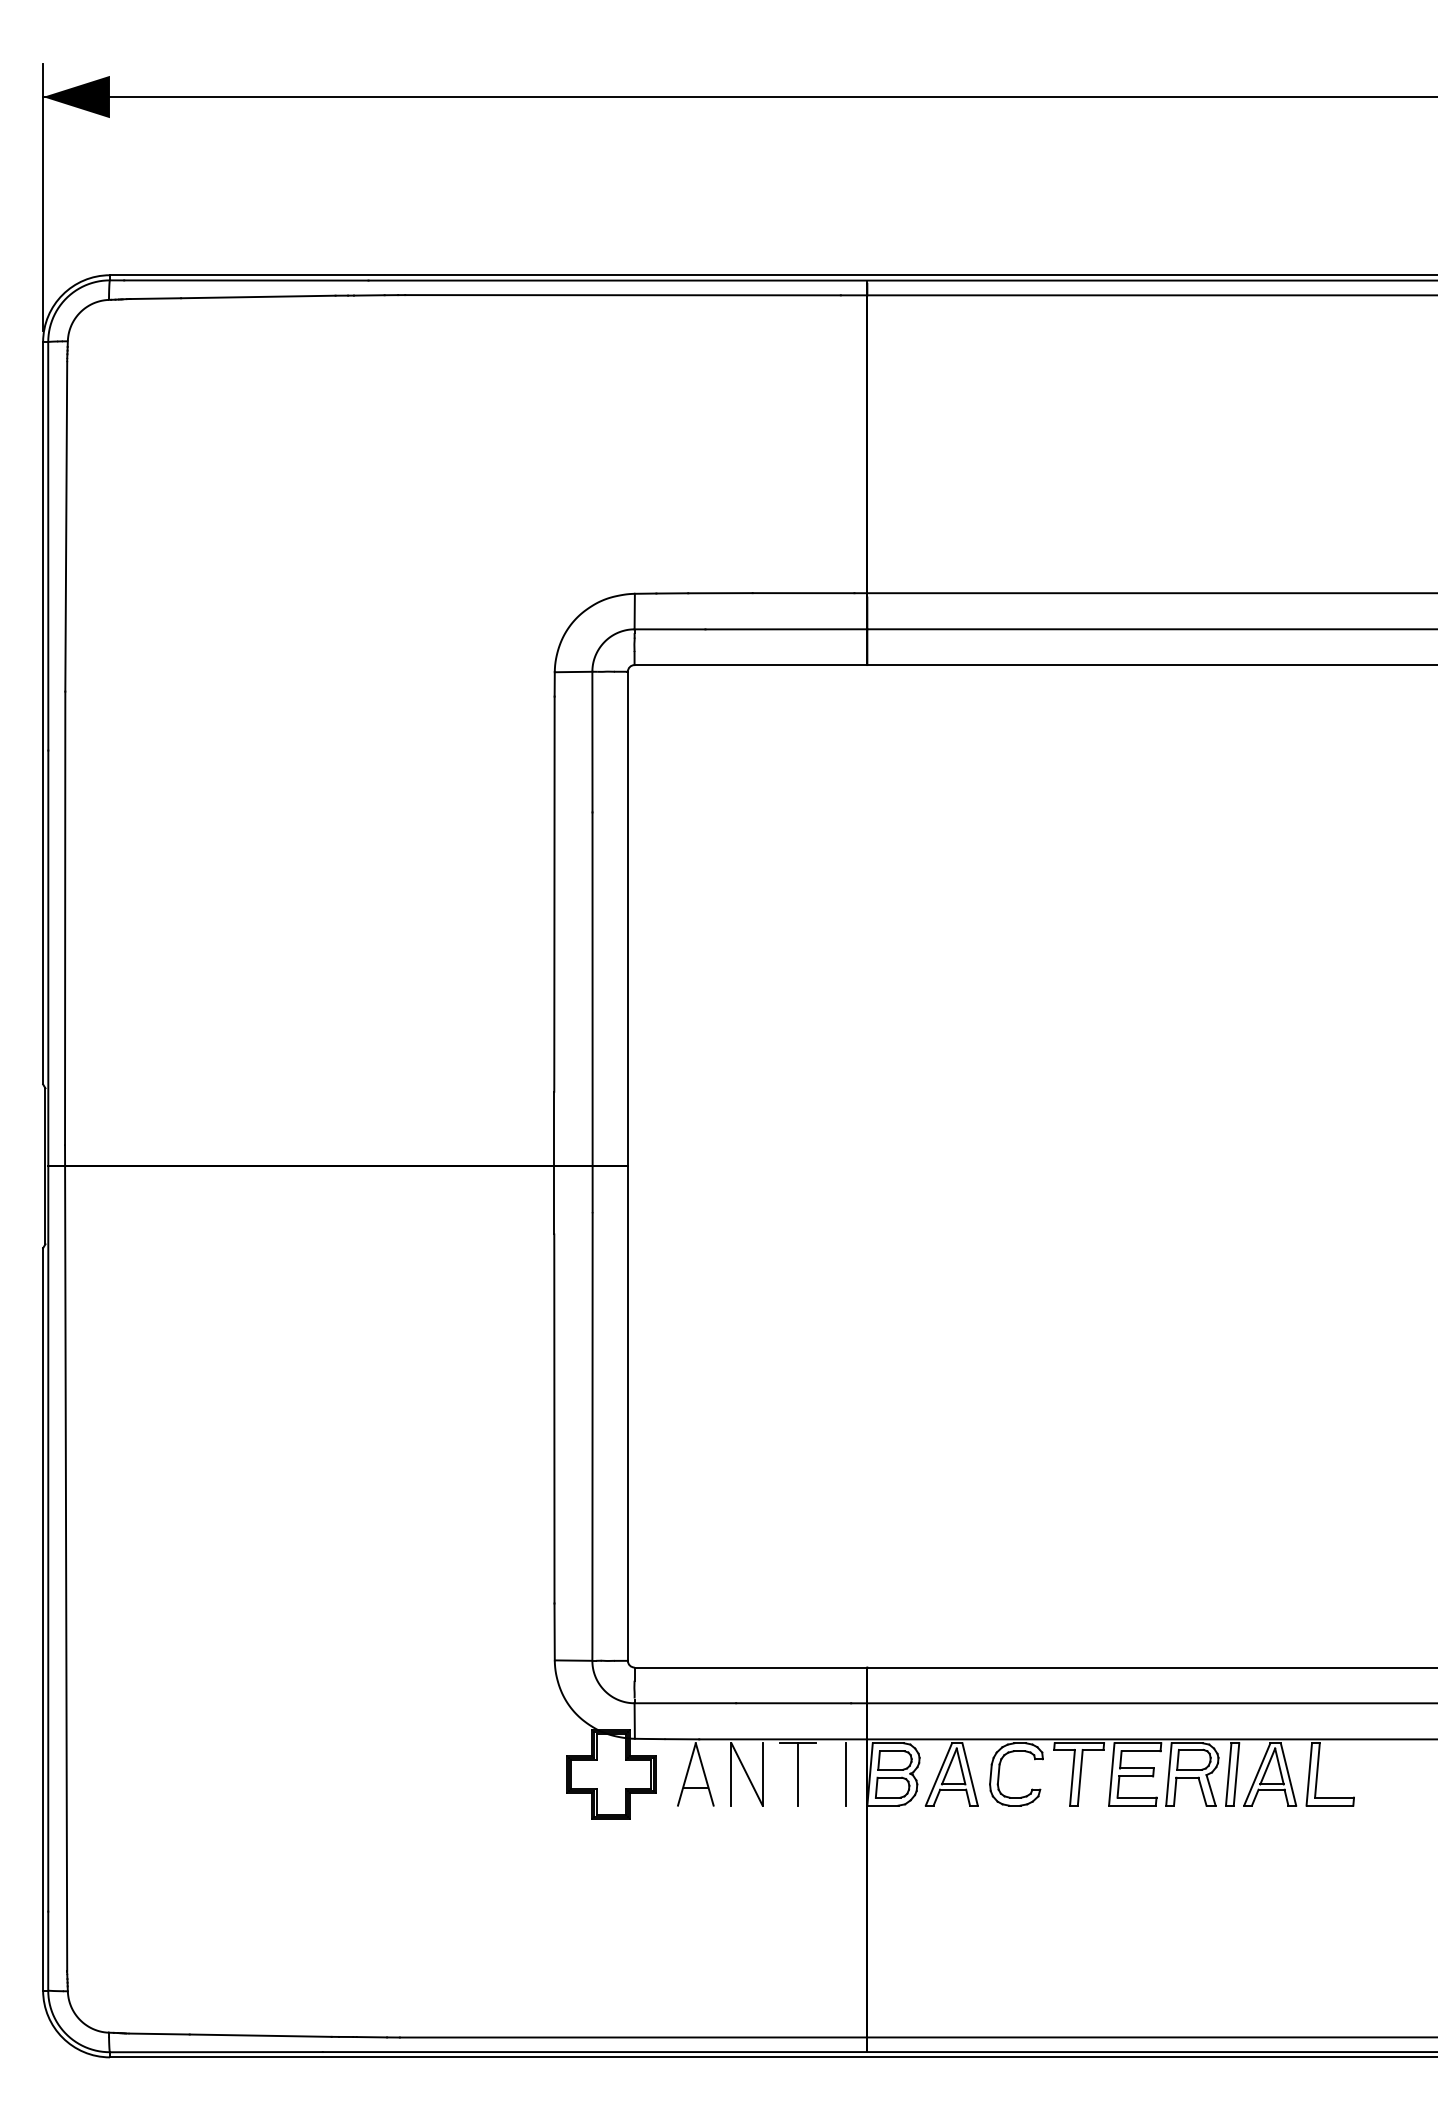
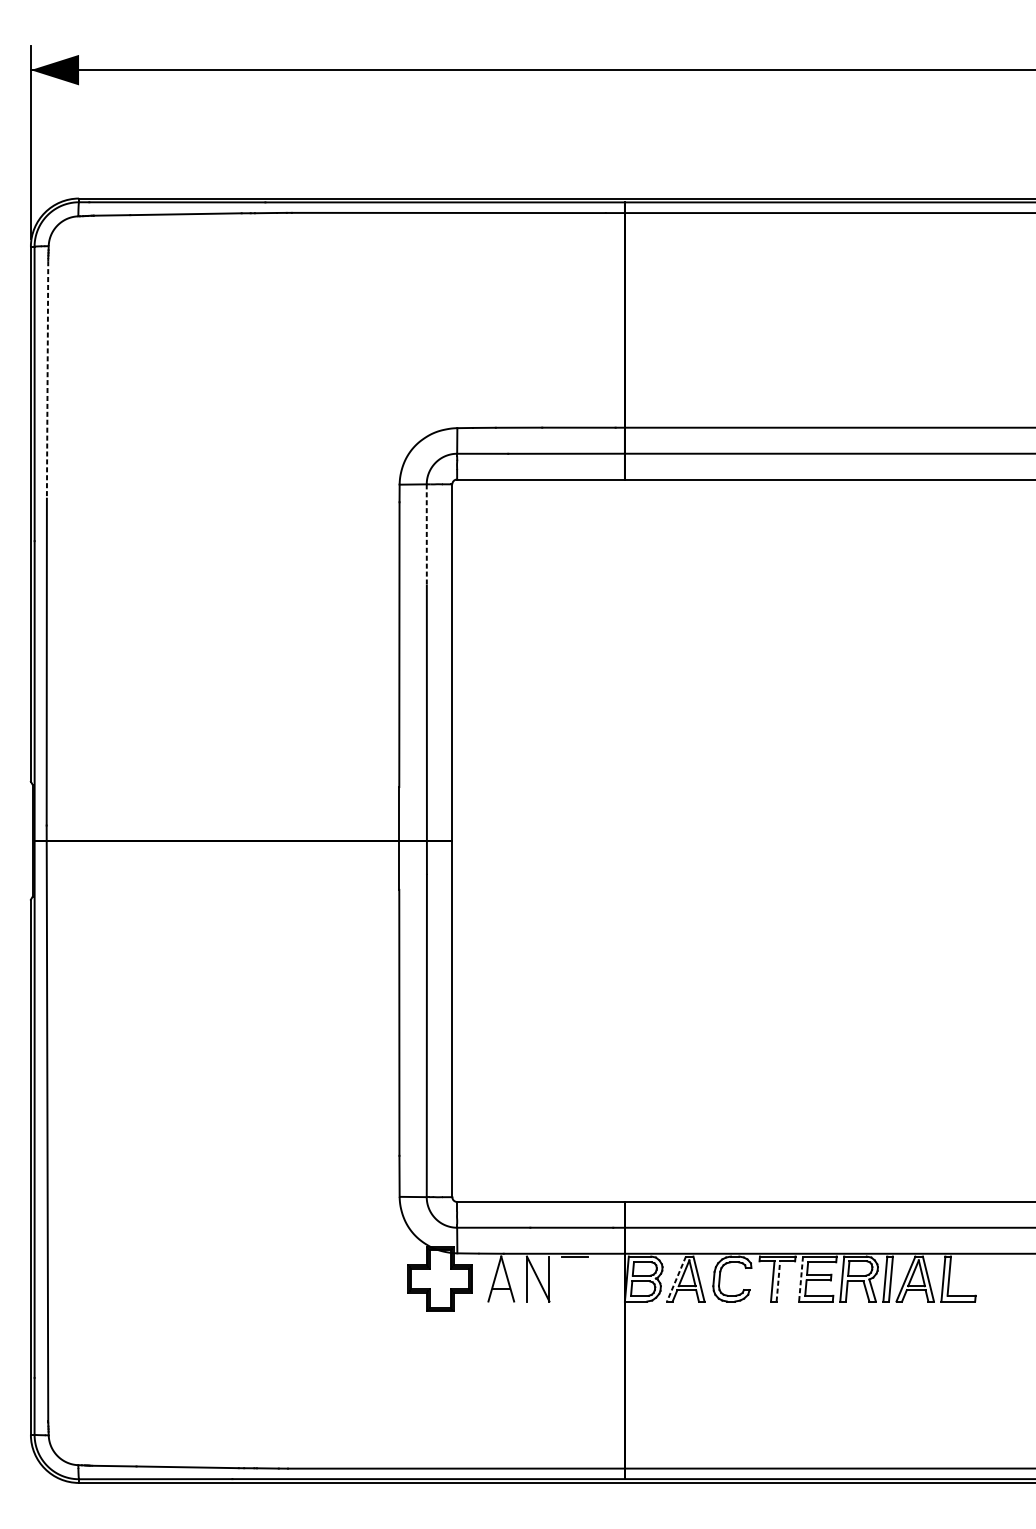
line: (66, 526) -> (47, 379), solid -> dashed
line: (592, 742) -> (426, 535), solid -> dashed
line: (798, 1774) -> (575, 1279), removed
line: (845, 1774) -> (609, 1279), removed
line: (938, 1774) -> (676, 1279), solid -> dashed
line: (1111, 1774) -> (800, 1279), solid -> dashed
line: (1080, 1777) -> (778, 1281), solid -> dashed

